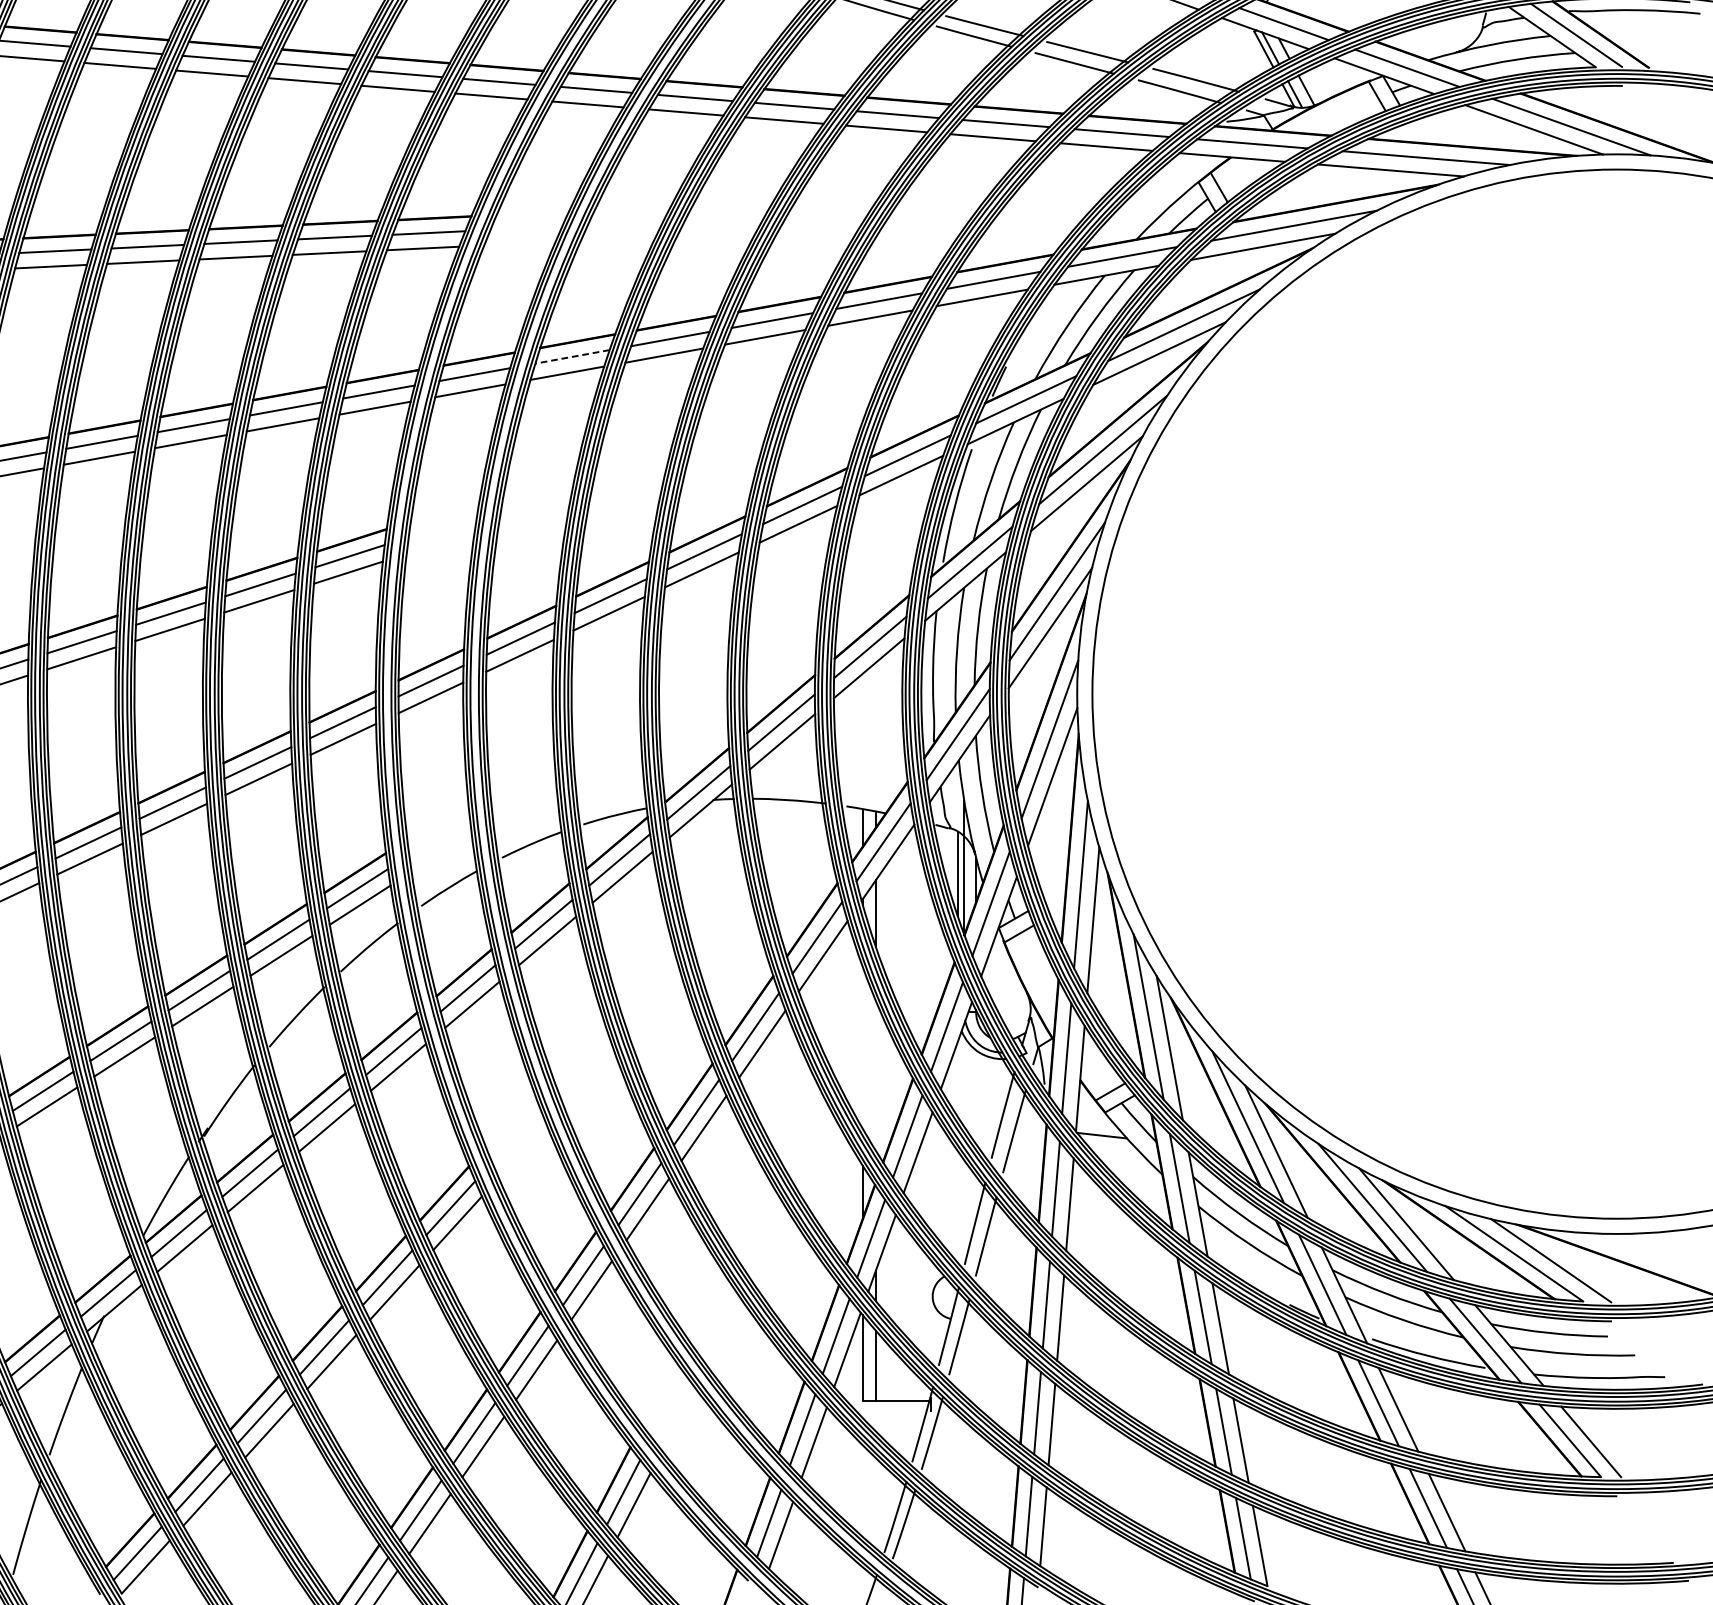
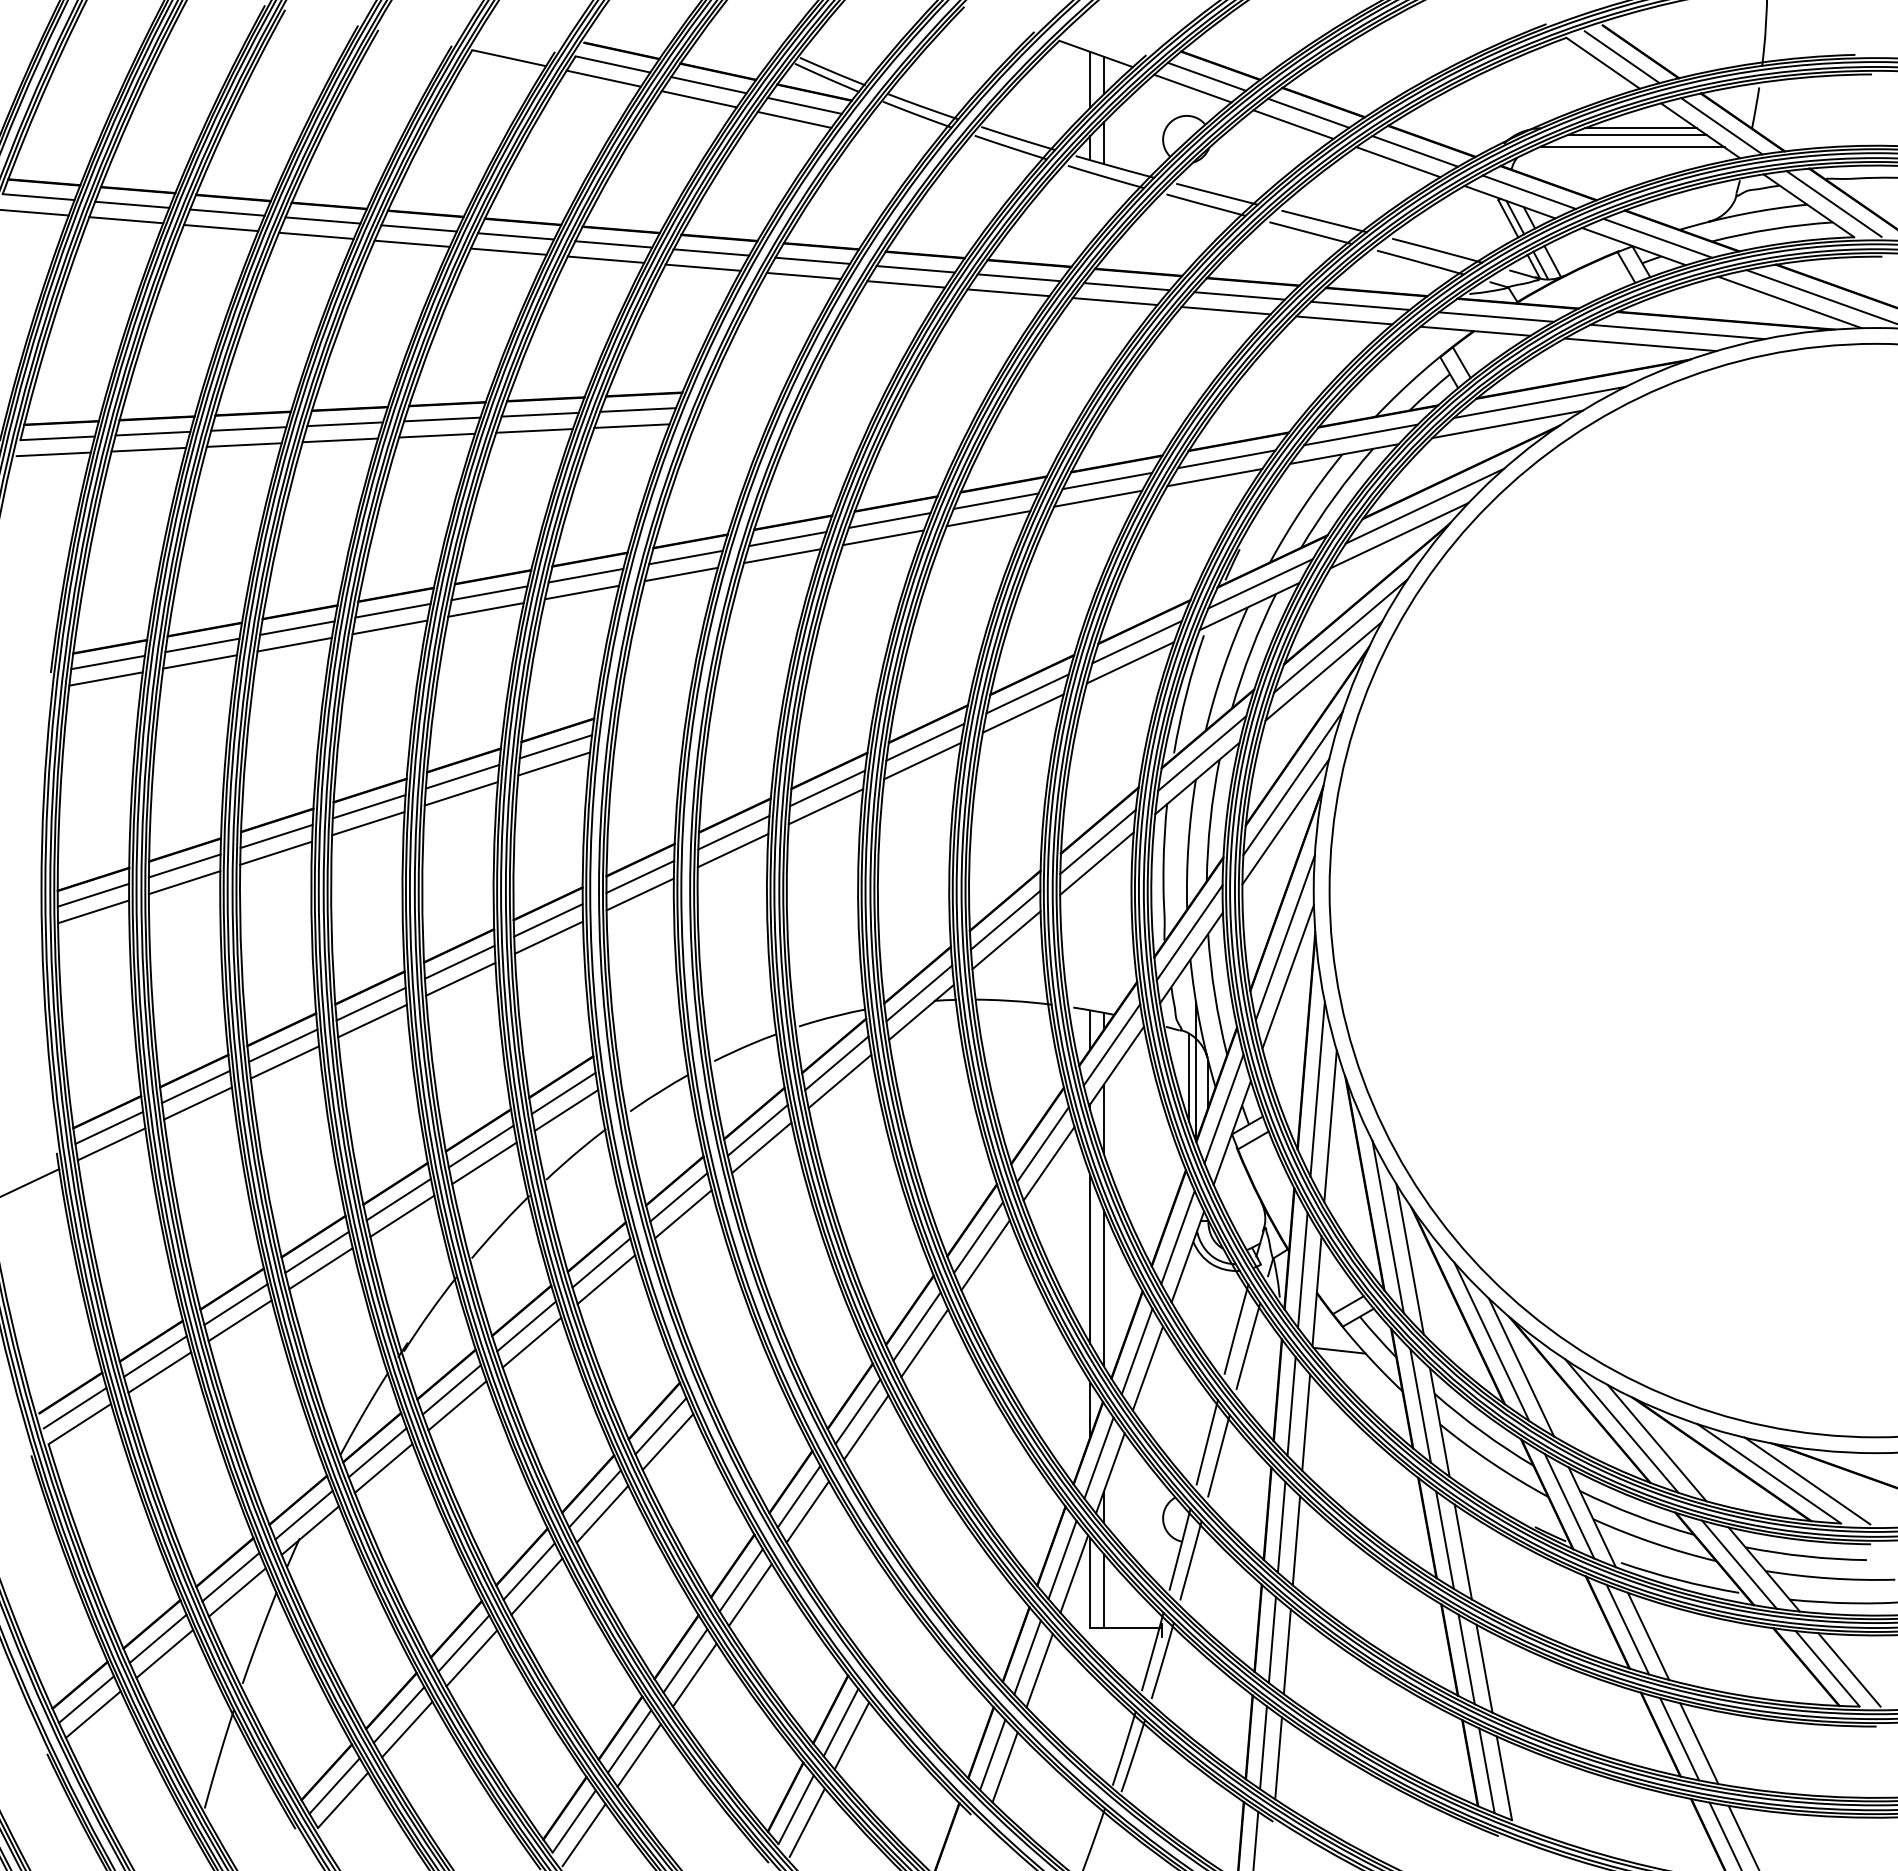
line: (572, 357) -> (787, 539), dashed -> solid
line: (863, 1048) -> (1090, 1259), added
line: (875, 1074) -> (1103, 1287), added

